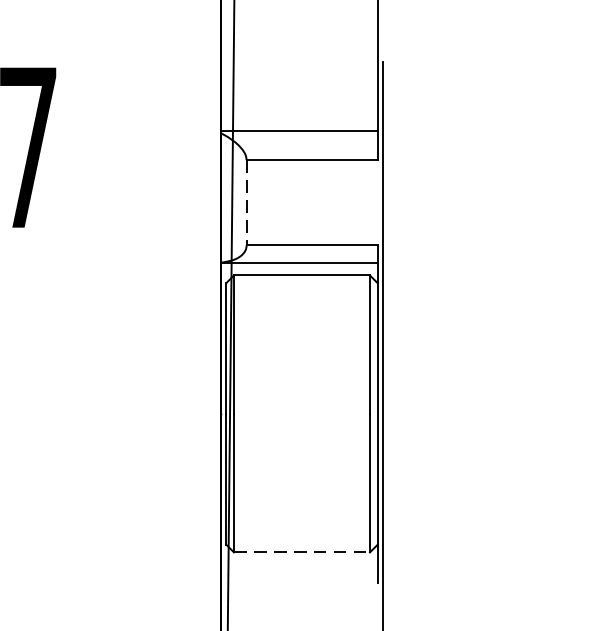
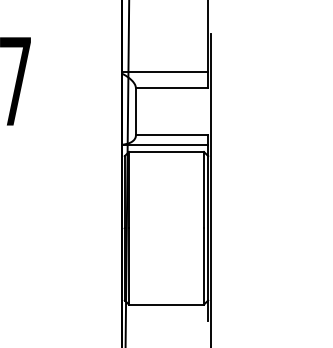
line: (245, 202) -> (135, 111), dashed -> solid
line: (302, 552) -> (166, 304), dashed -> solid

